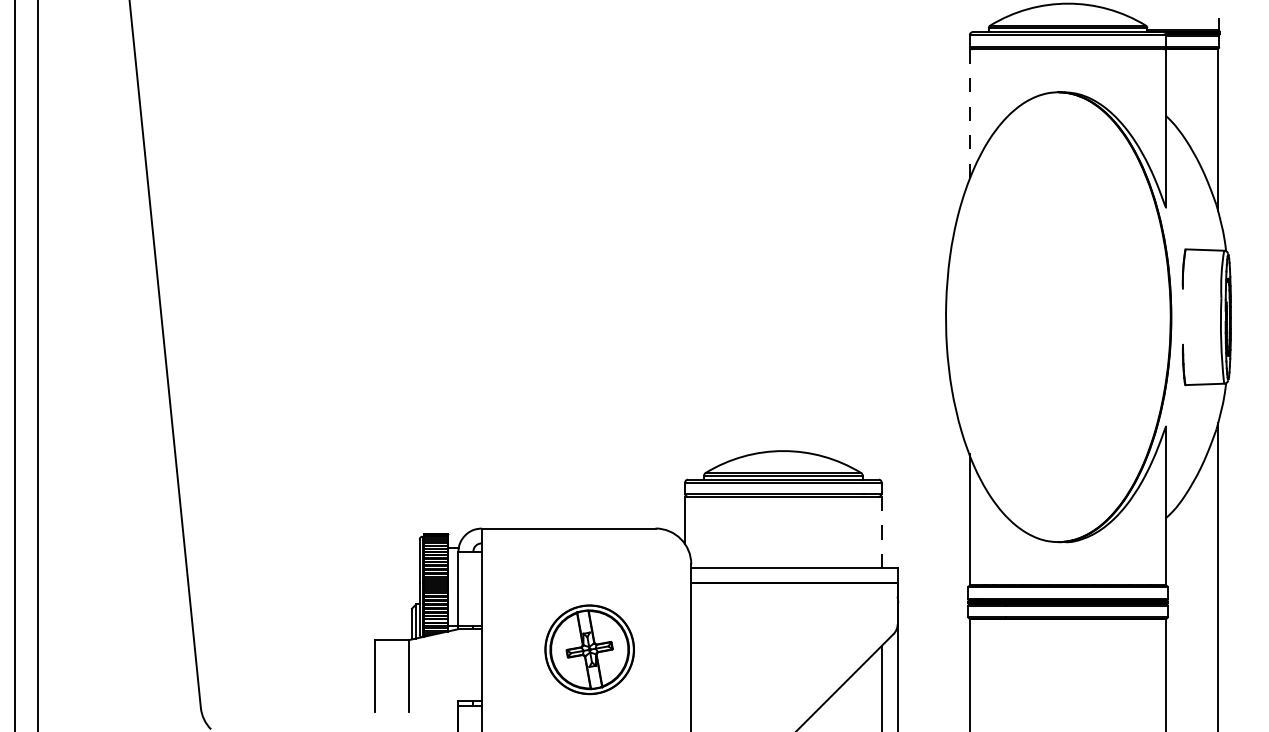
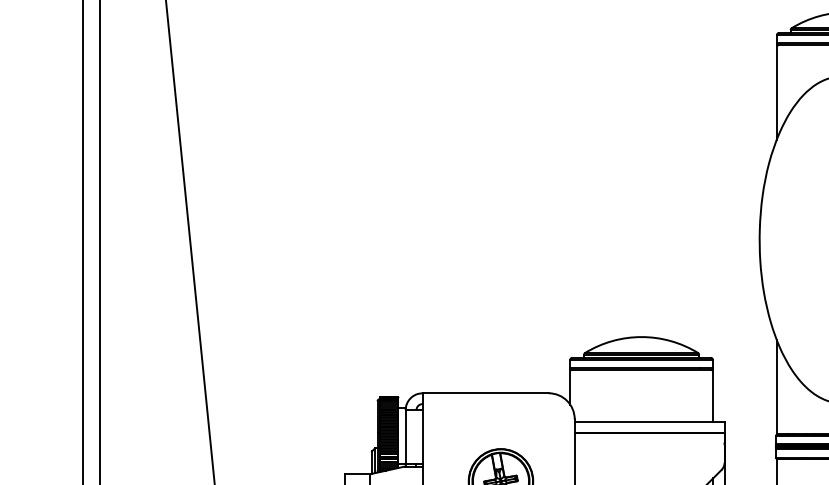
line: (969, 115) -> (776, 93), dashed -> solid
line: (881, 532) -> (712, 396), dashed -> solid

